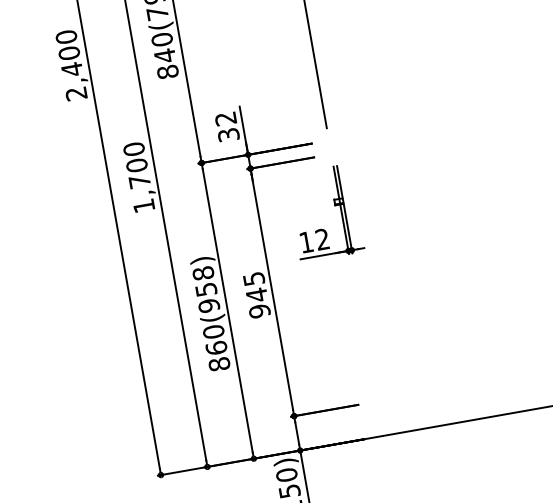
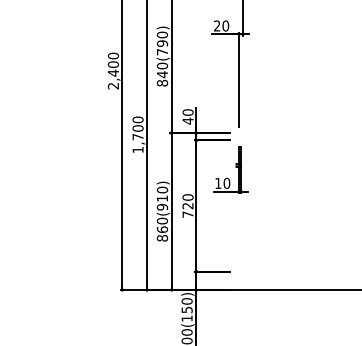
text: (226, 126) -> (187, 116), 32 -> 40
text: (321, 237) -> (226, 182), 12 -> 10
text: (204, 279) -> (162, 193), 860(958) -> 860(910)
text: (255, 294) -> (187, 205), 945 -> 720

